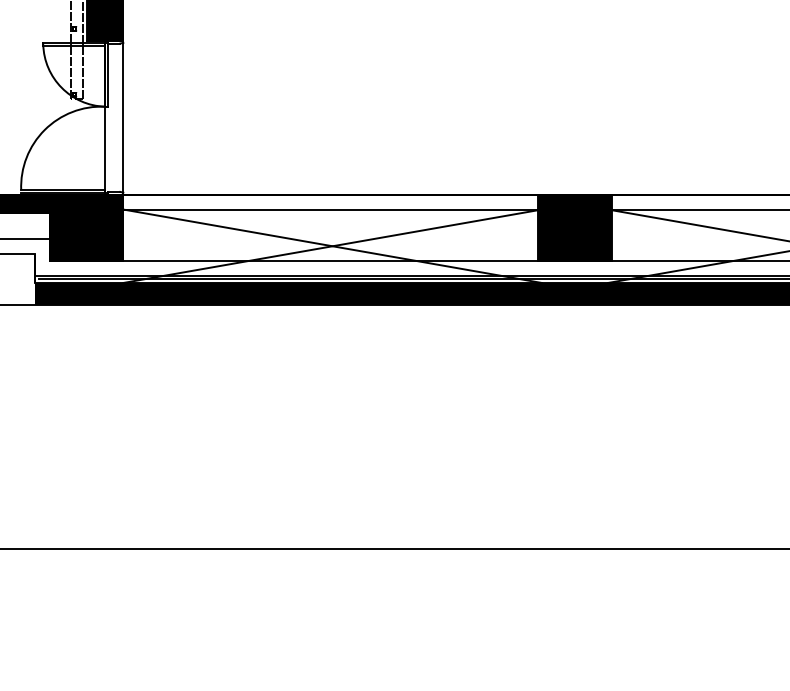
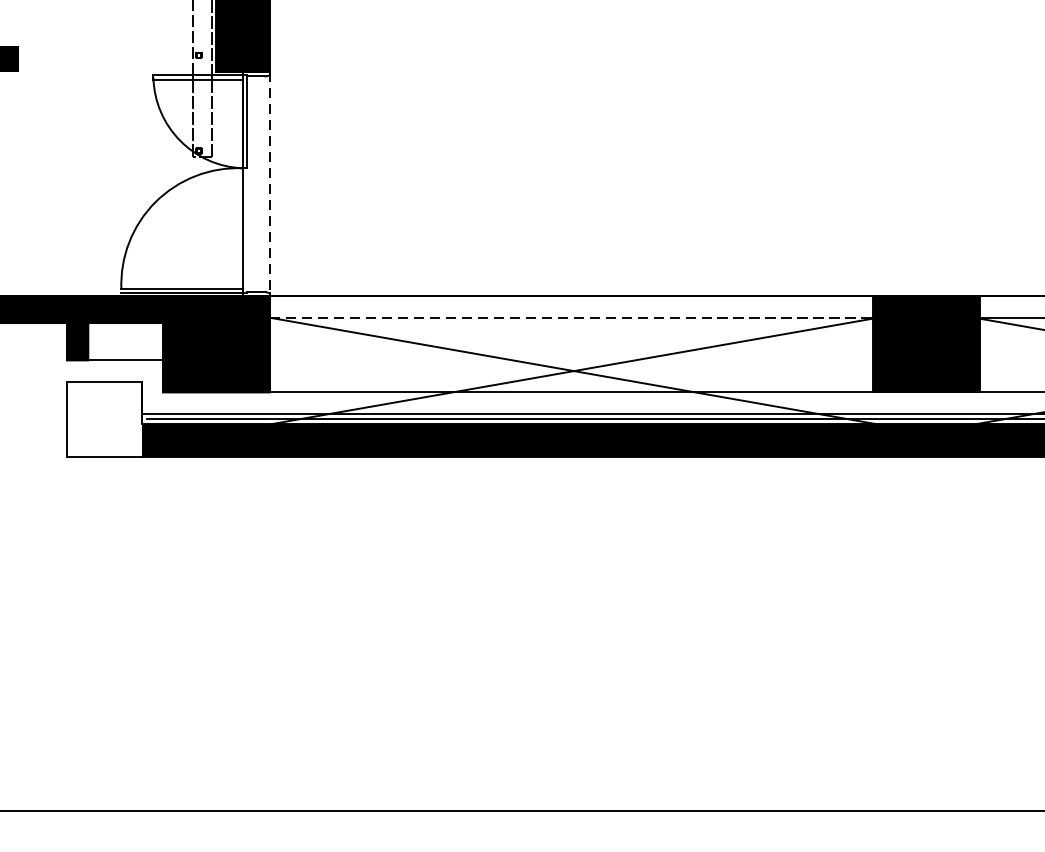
line: (123, 117) -> (270, 183), solid -> dashed
line: (331, 209) -> (572, 317), solid -> dashed

